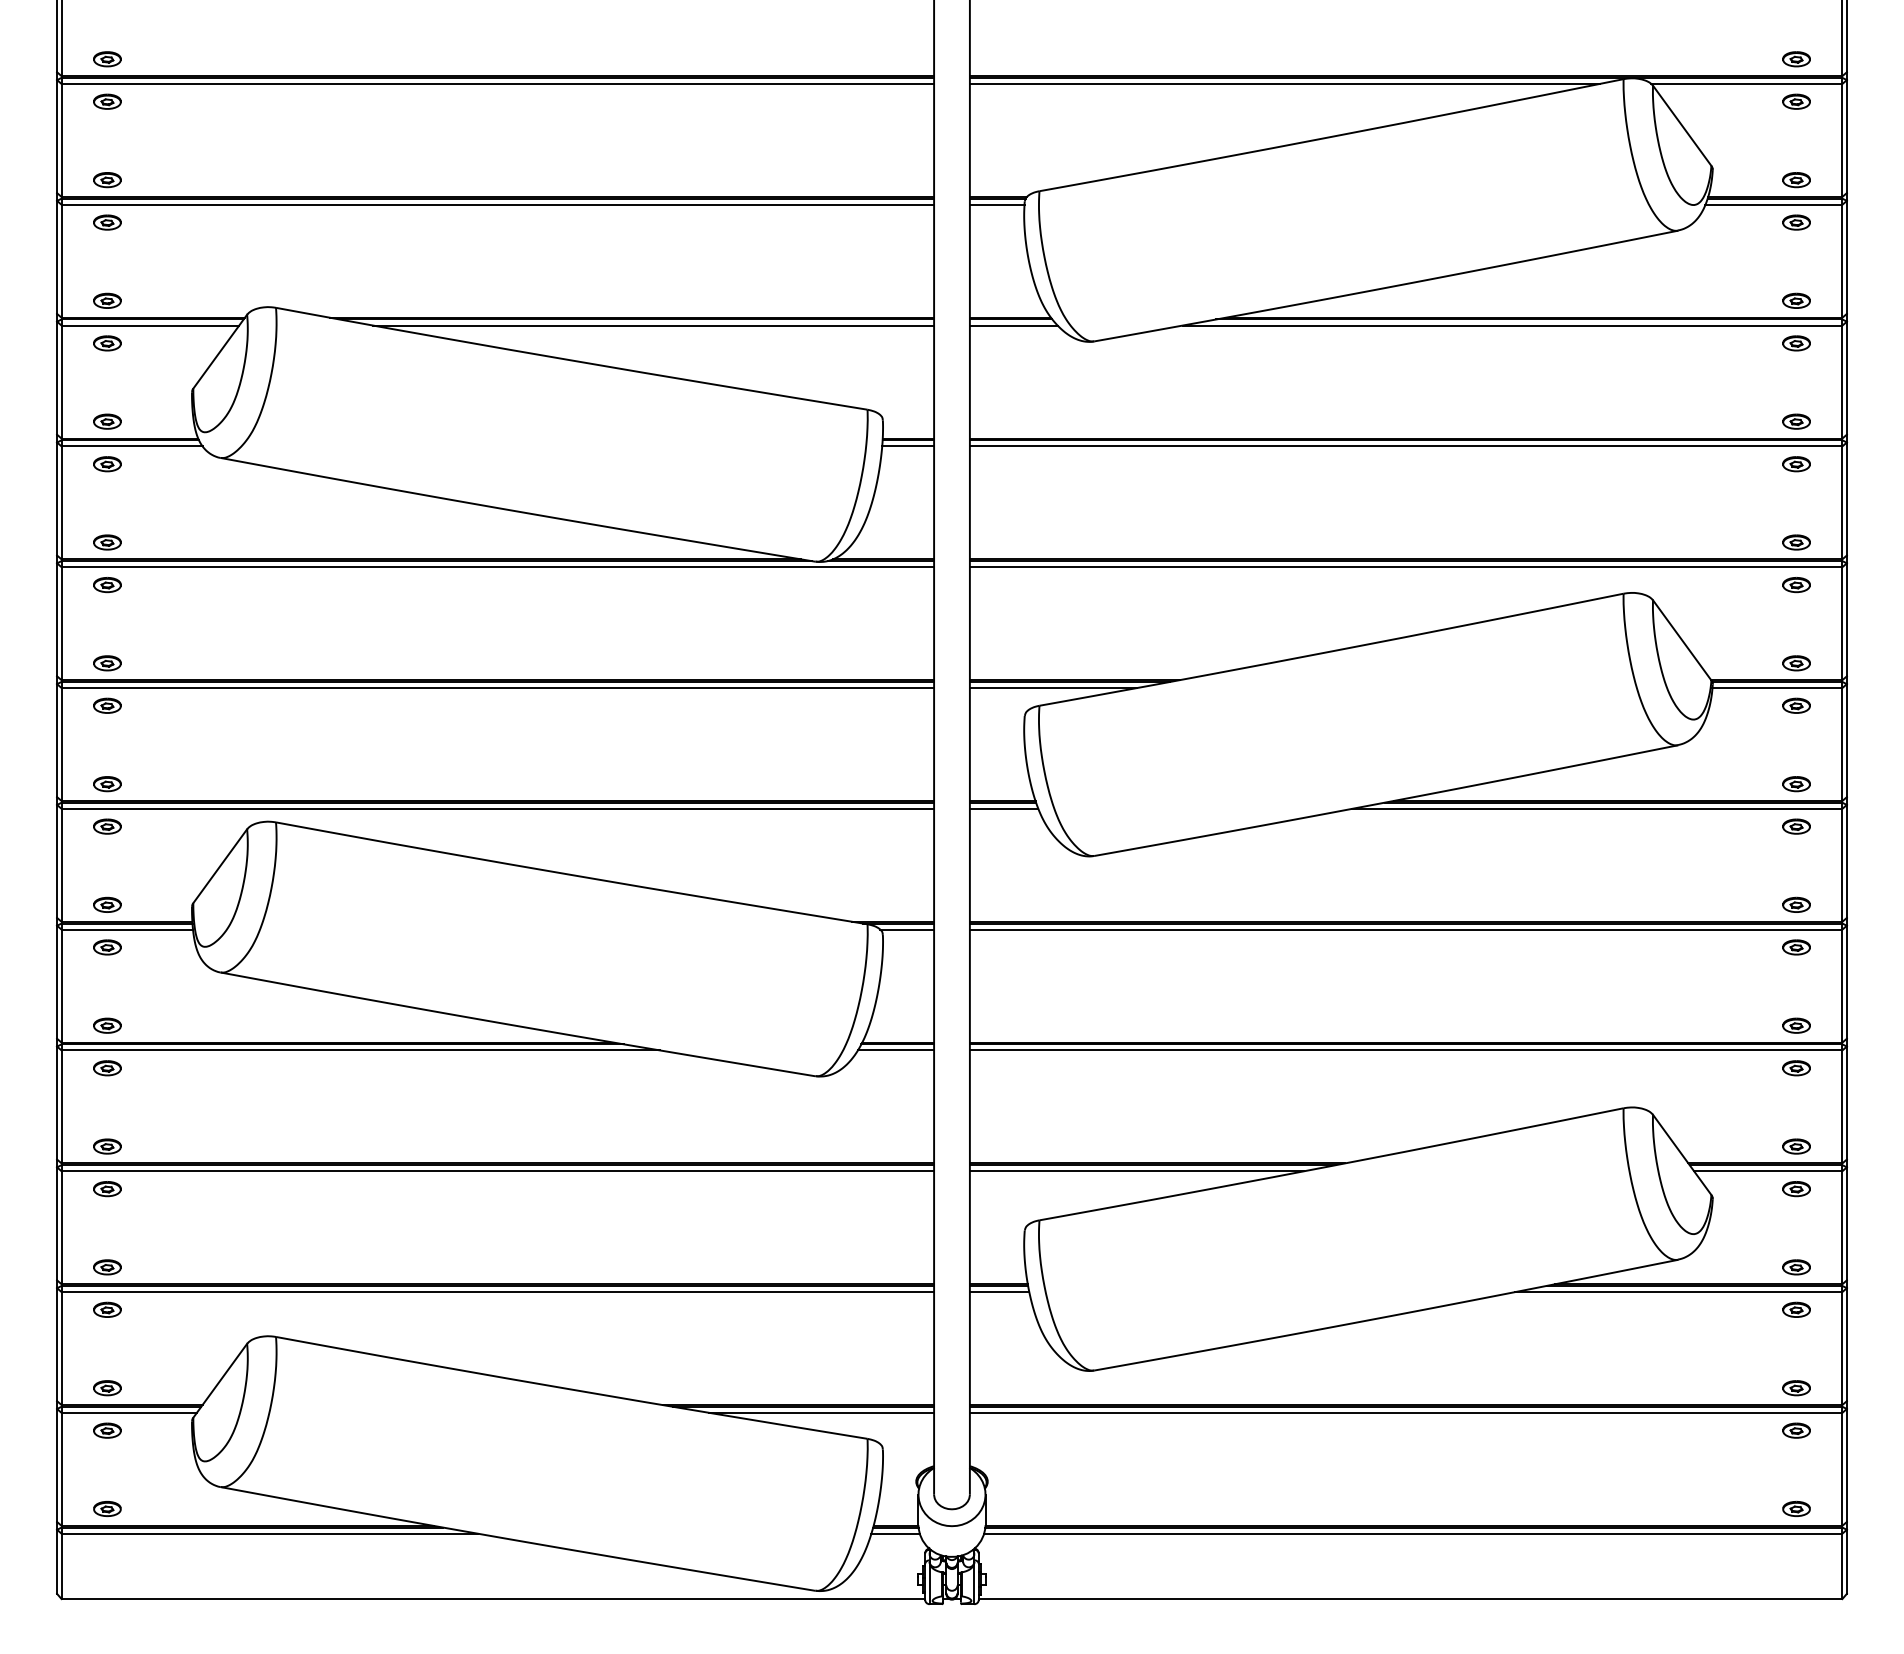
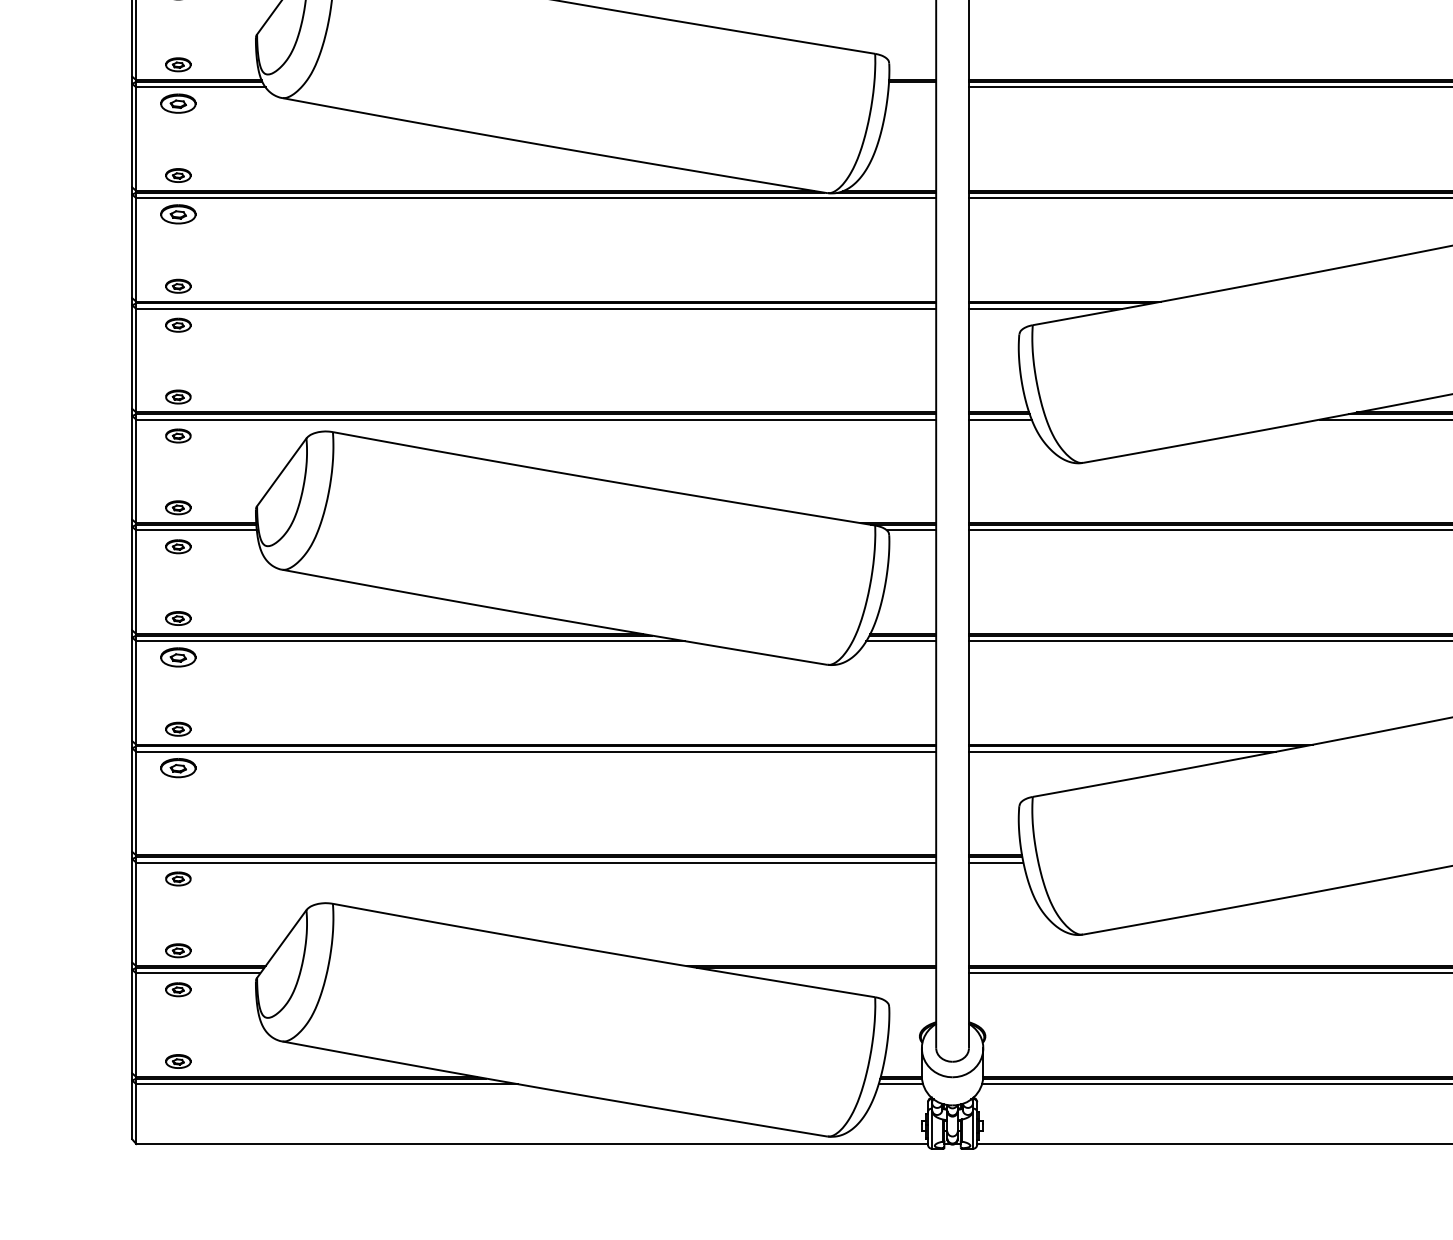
line: (908, 446) -> (912, 87), removed
part: (107, 464) -> (178, 104), size x1.4
part: (107, 585) -> (178, 214), size x1.4
part: (107, 1068) -> (178, 657), size x1.4
part: (107, 1189) -> (178, 768), size x1.4
part: (107, 1267) -> (178, 840), removed
line: (821, 1412) -> (832, 973), removed

